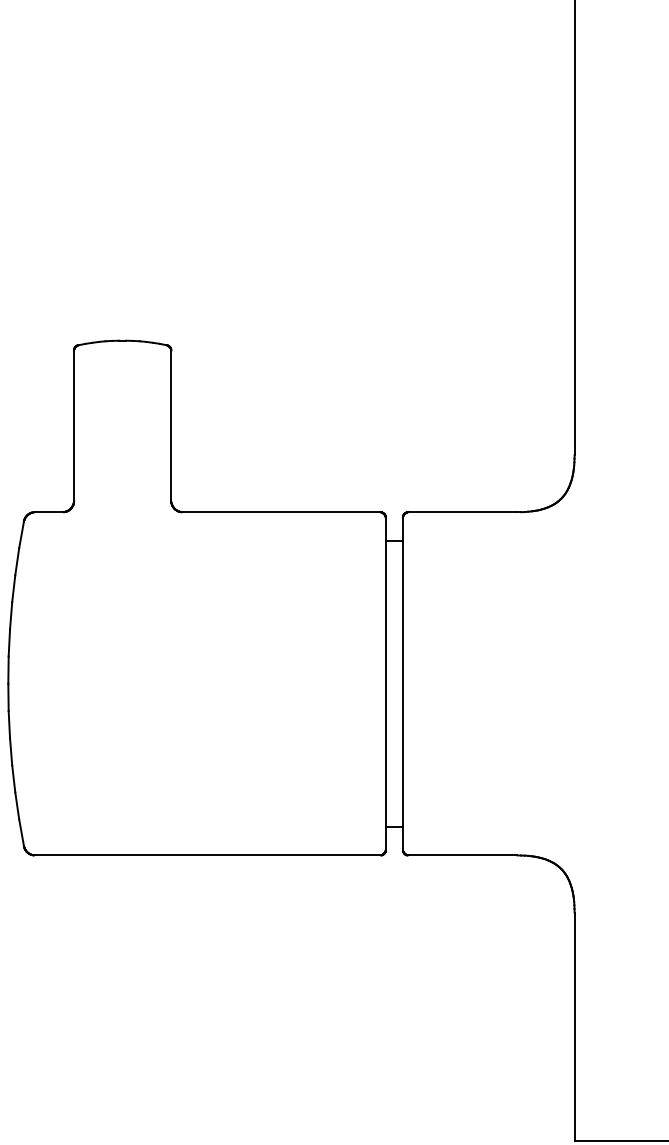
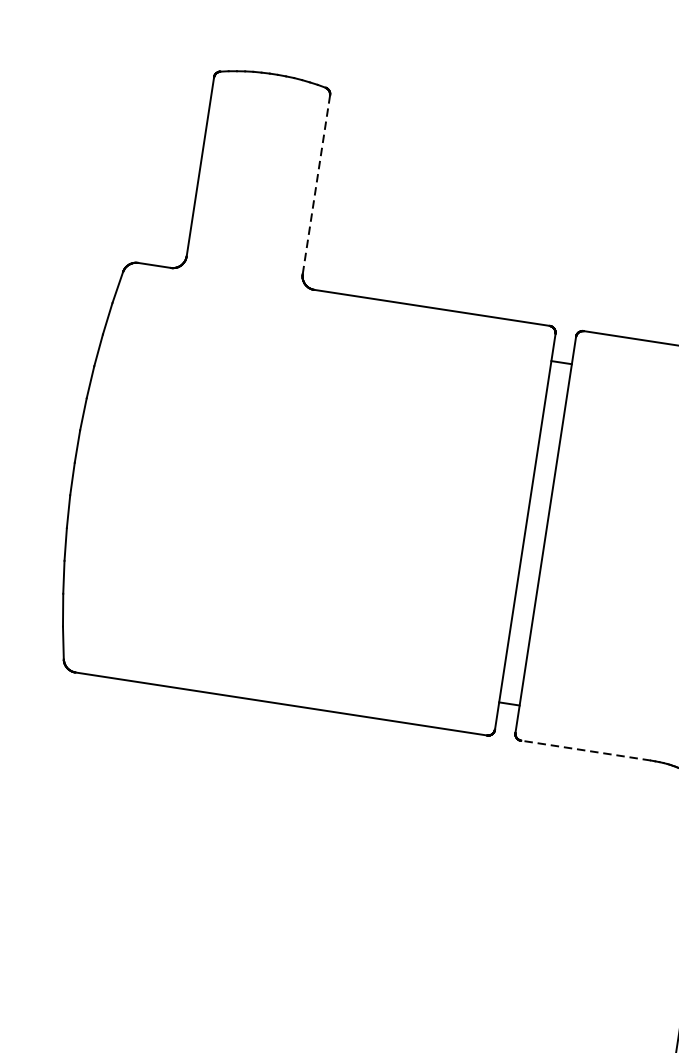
line: (171, 425) -> (316, 184), solid -> dashed
line: (462, 855) -> (585, 750), solid -> dashed

